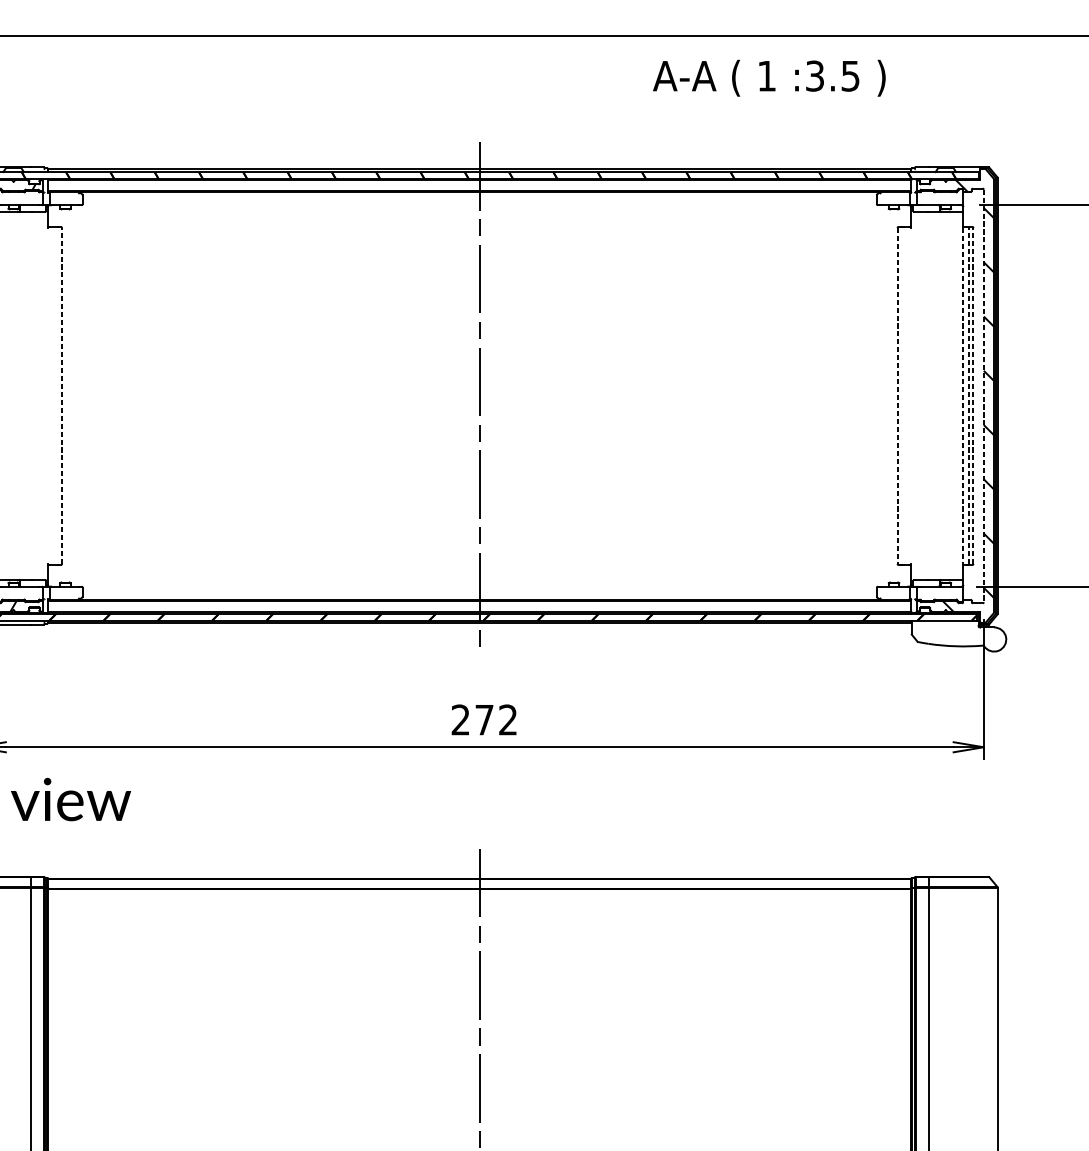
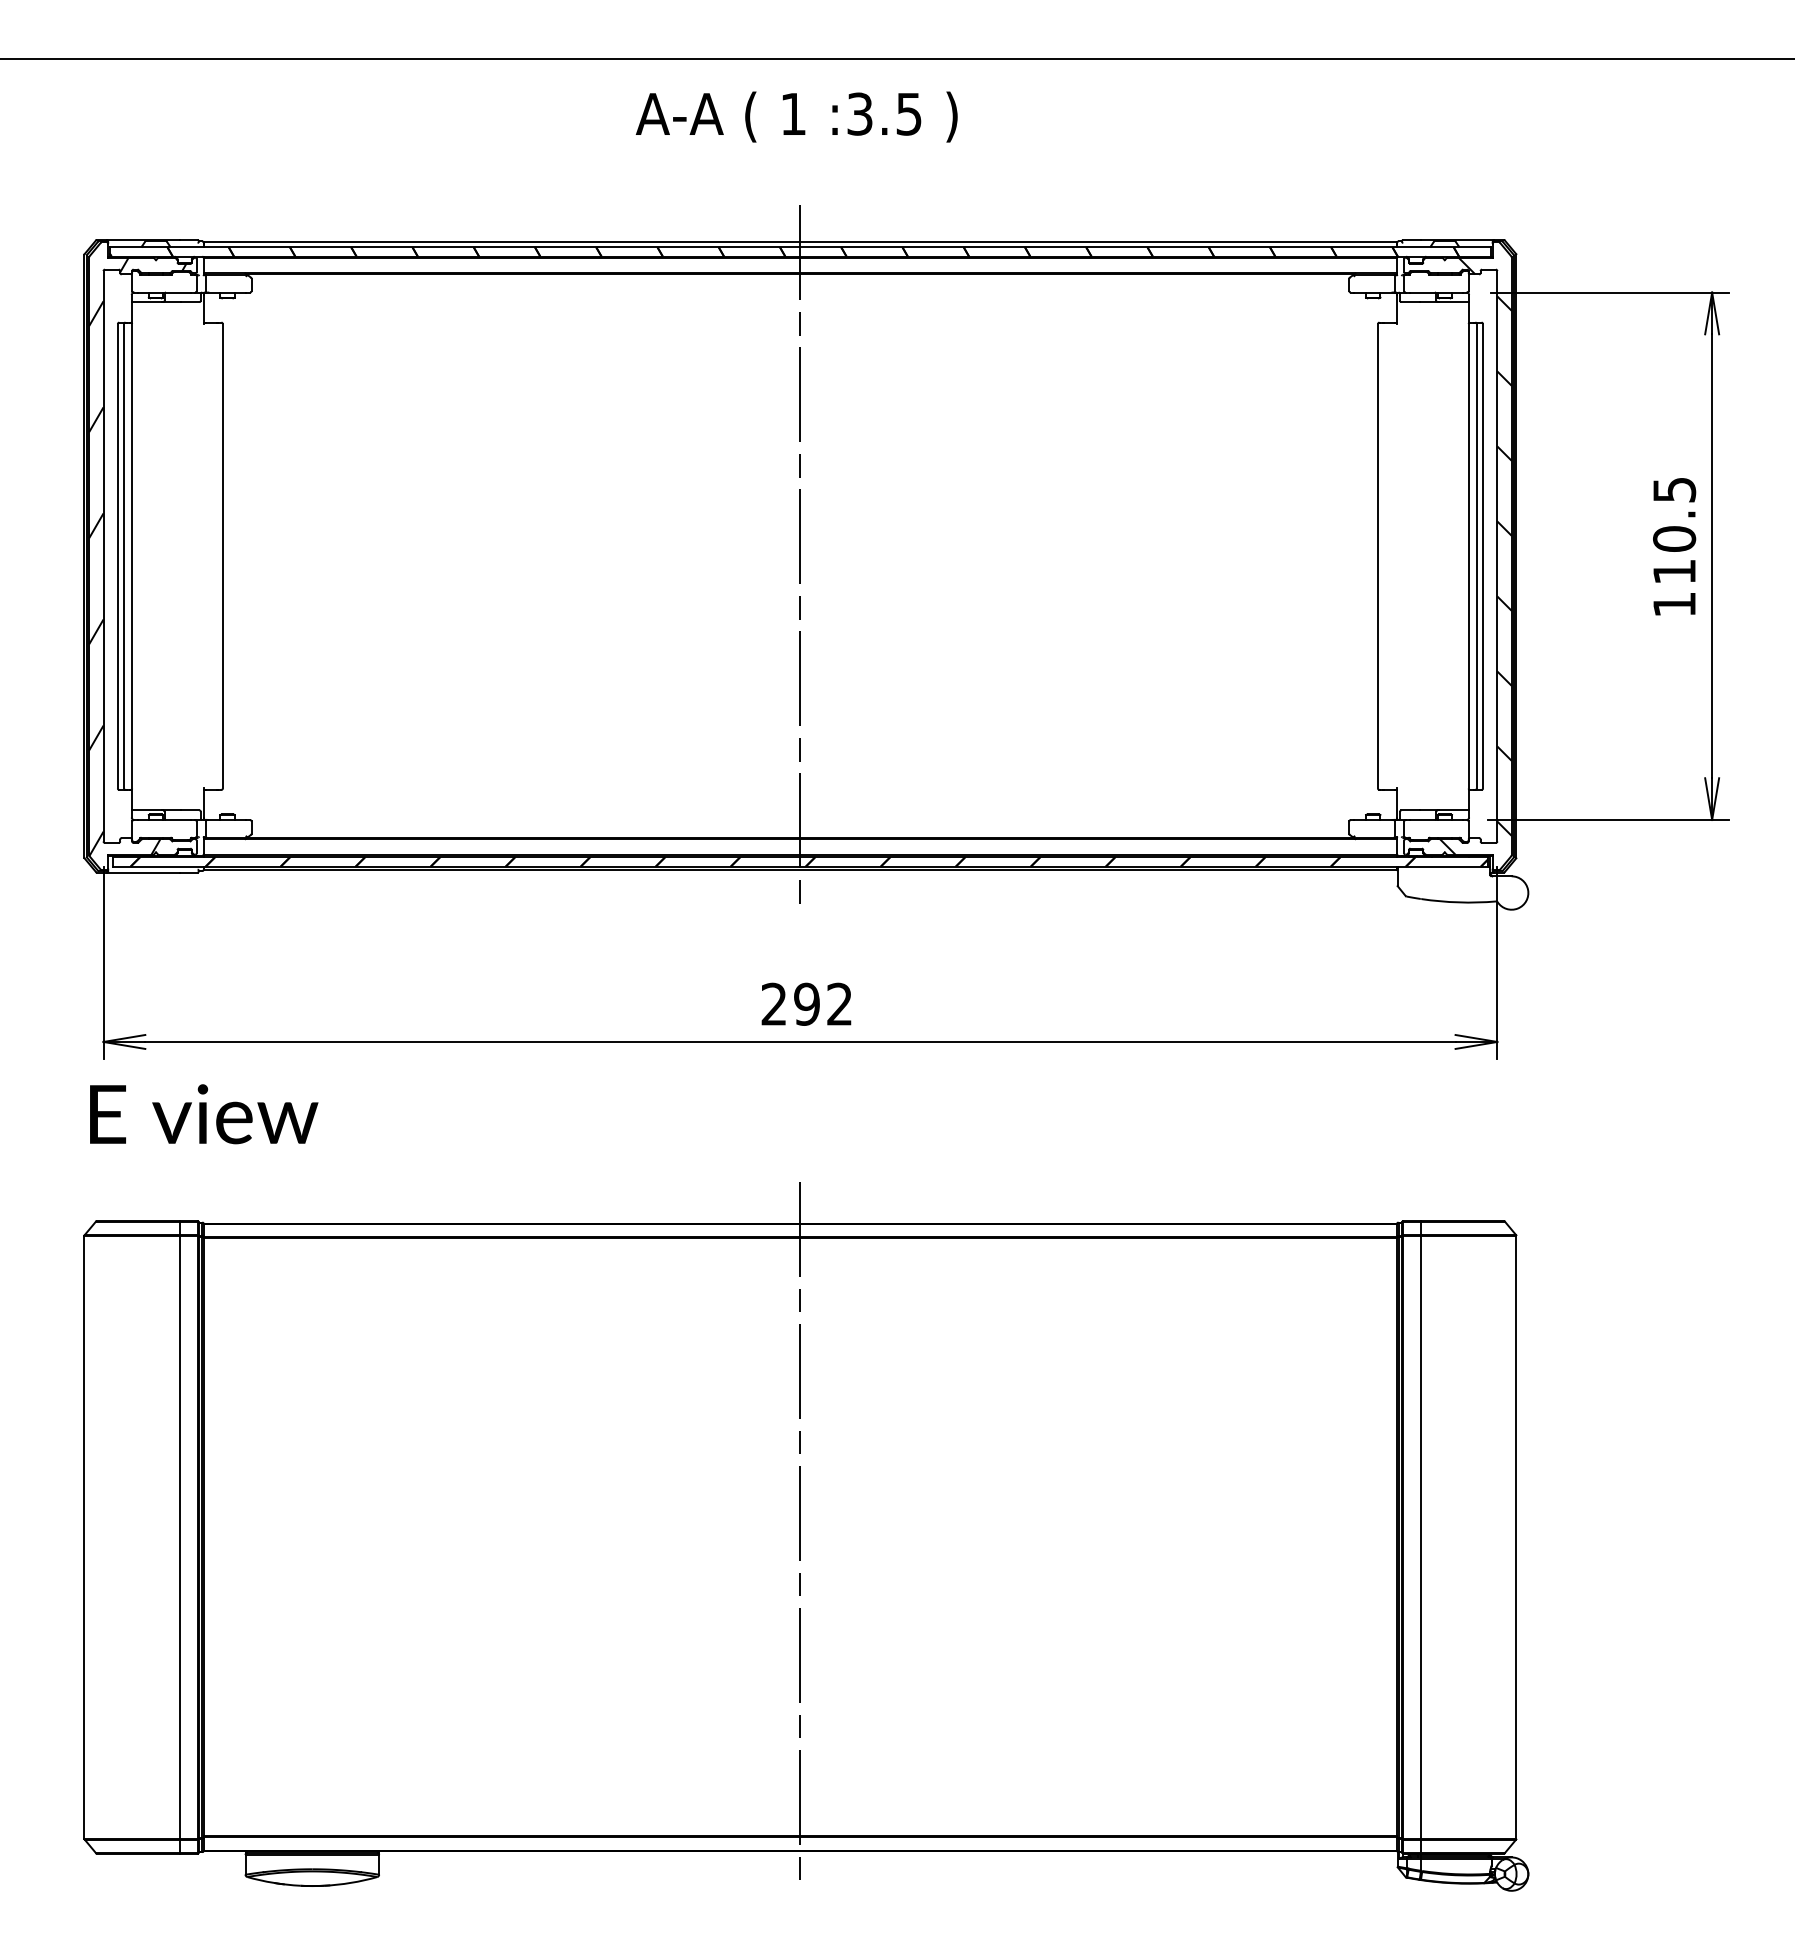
text: (769, 77) -> (796, 116), moved
line: (61, 395) -> (222, 555), dashed -> solid
line: (968, 395) -> (1476, 555), dashed -> solid
line: (973, 395) -> (1483, 555), dashed -> solid
line: (897, 396) -> (1378, 556), dashed -> solid
line: (962, 396) -> (1468, 556), dashed -> solid
line: (983, 396) -> (1497, 556), dashed -> solid
text: (484, 719) -> (806, 1003), 272 -> 292

